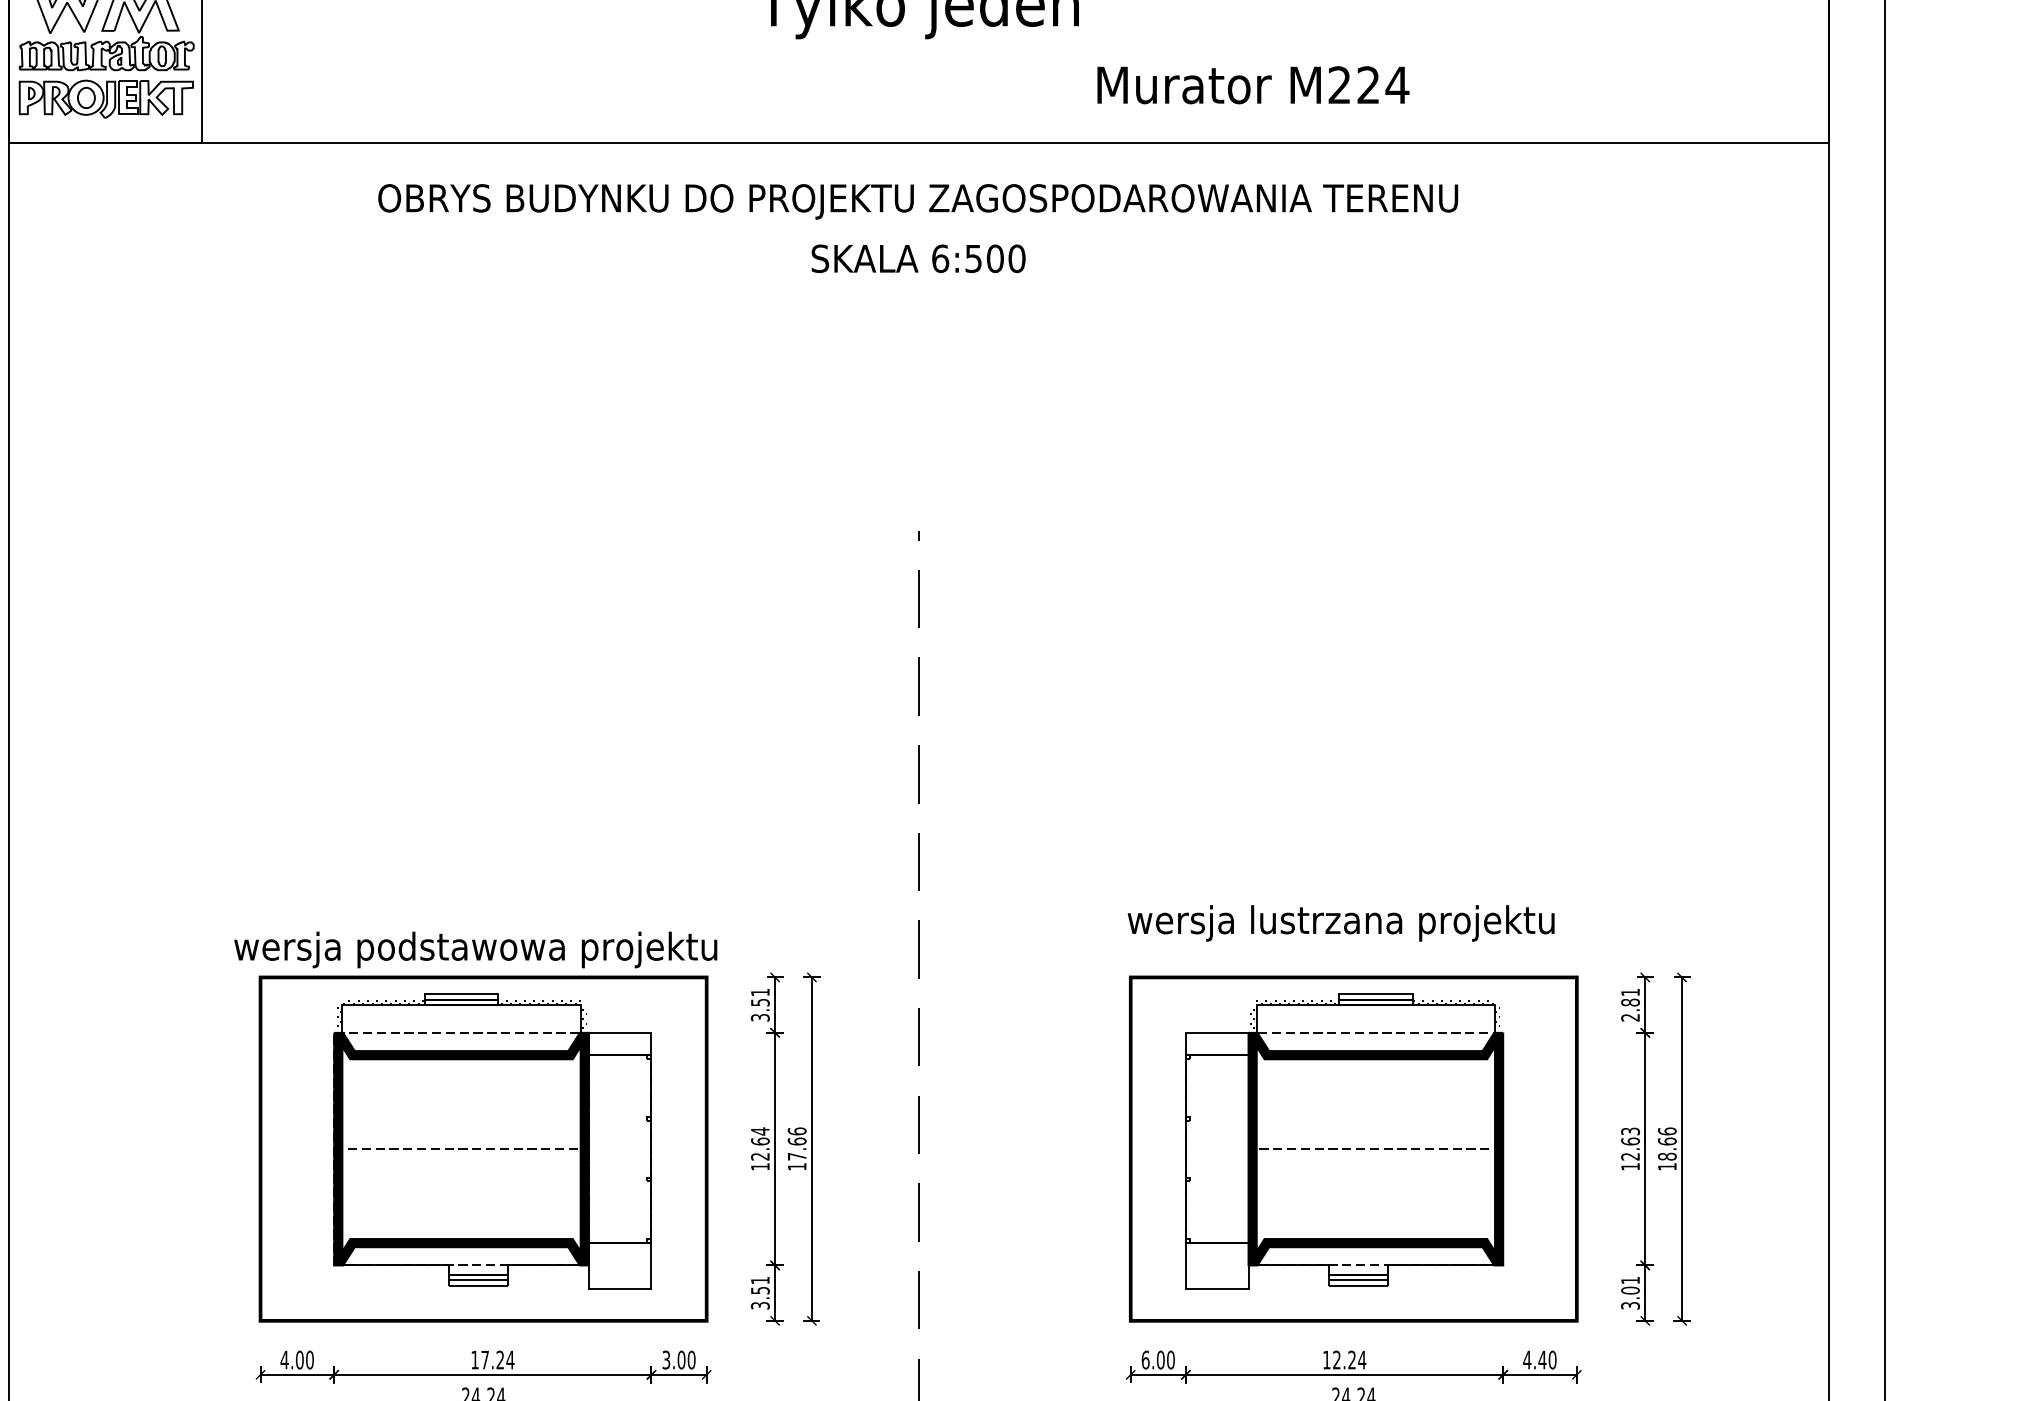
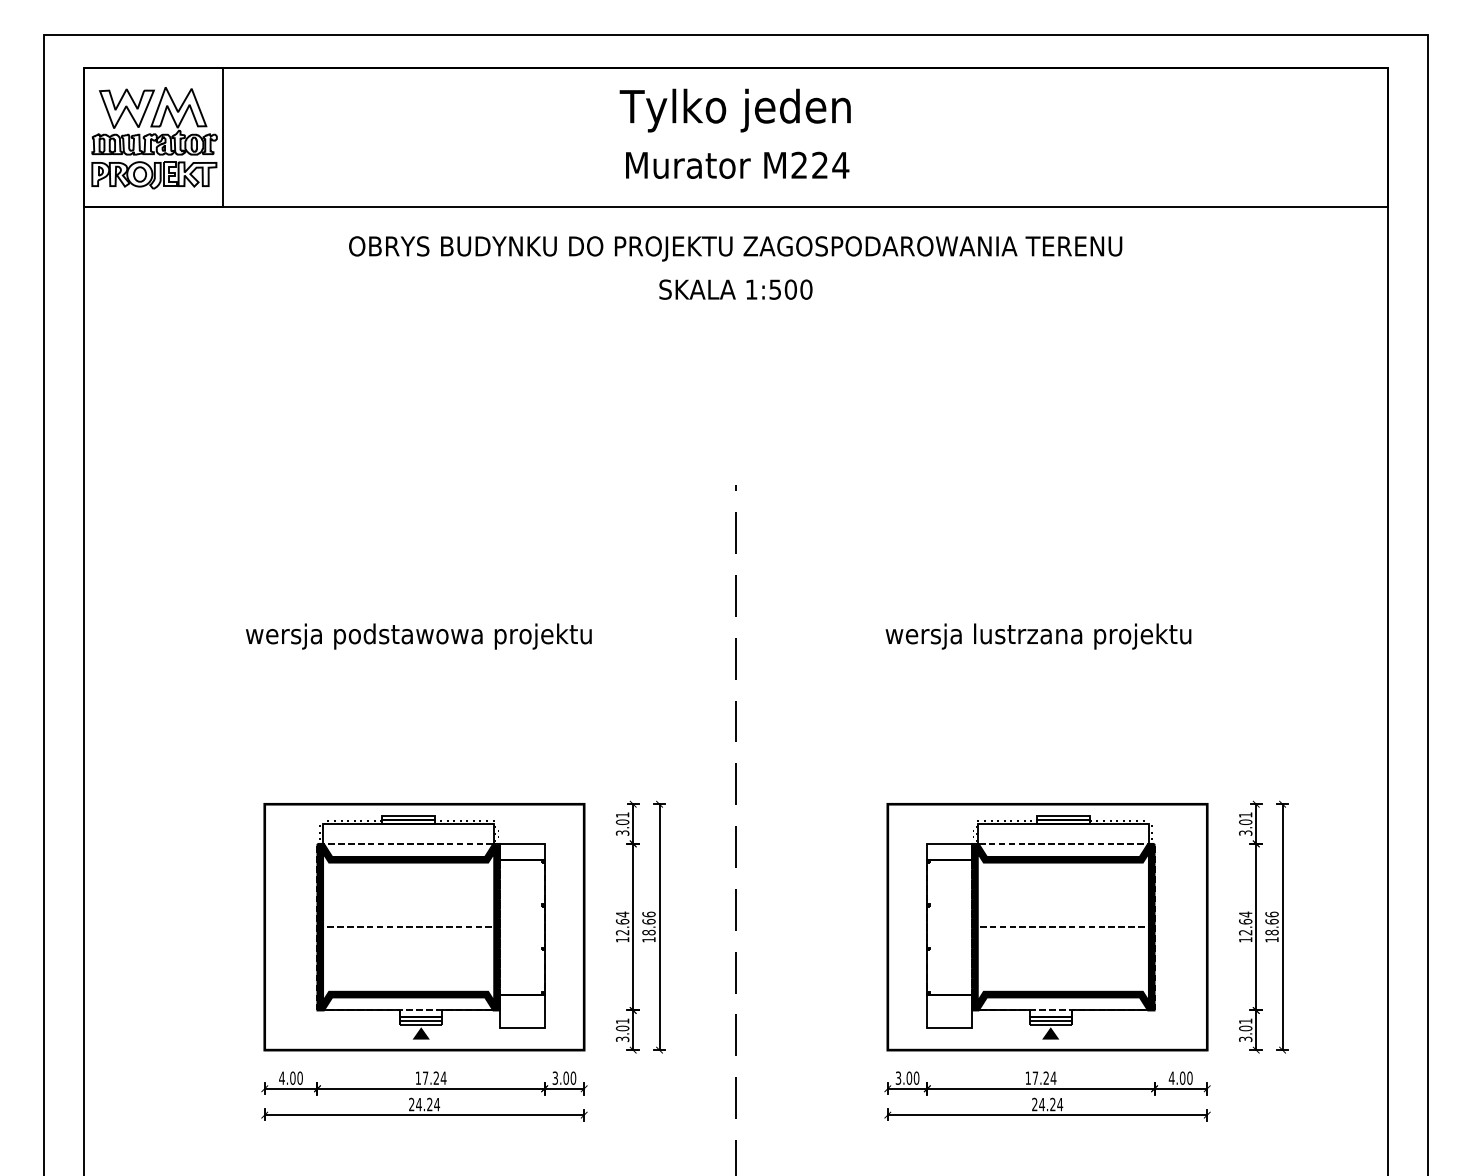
text: (1253, 83) -> (737, 164), moved
text: (940, 258) -> (751, 289), 6:500 -> 1:500
text: (1341, 923) -> (1038, 636), moved
text: (475, 949) -> (418, 636), moved
text: (760, 1002) -> (622, 822), 3.51 -> 3.01
text: (1630, 1009) -> (1245, 827), 2.81 -> 3.01
text: (1630, 1131) -> (1245, 914), 12.63 -> 12.64
text: (796, 1156) -> (648, 932), 17.66 -> 18.66
text: (760, 1290) -> (622, 1028), 3.51 -> 3.01
fill: (478, 1297) -> (420, 1033), added
fill: (1357, 1297) -> (1050, 1033), added
text: (1145, 1359) -> (898, 1077), 6.00 -> 3.00
text: (1336, 1359) -> (1035, 1077), 12.24 -> 17.24
text: (1542, 1359) -> (1182, 1077), 4.40 -> 4.00

